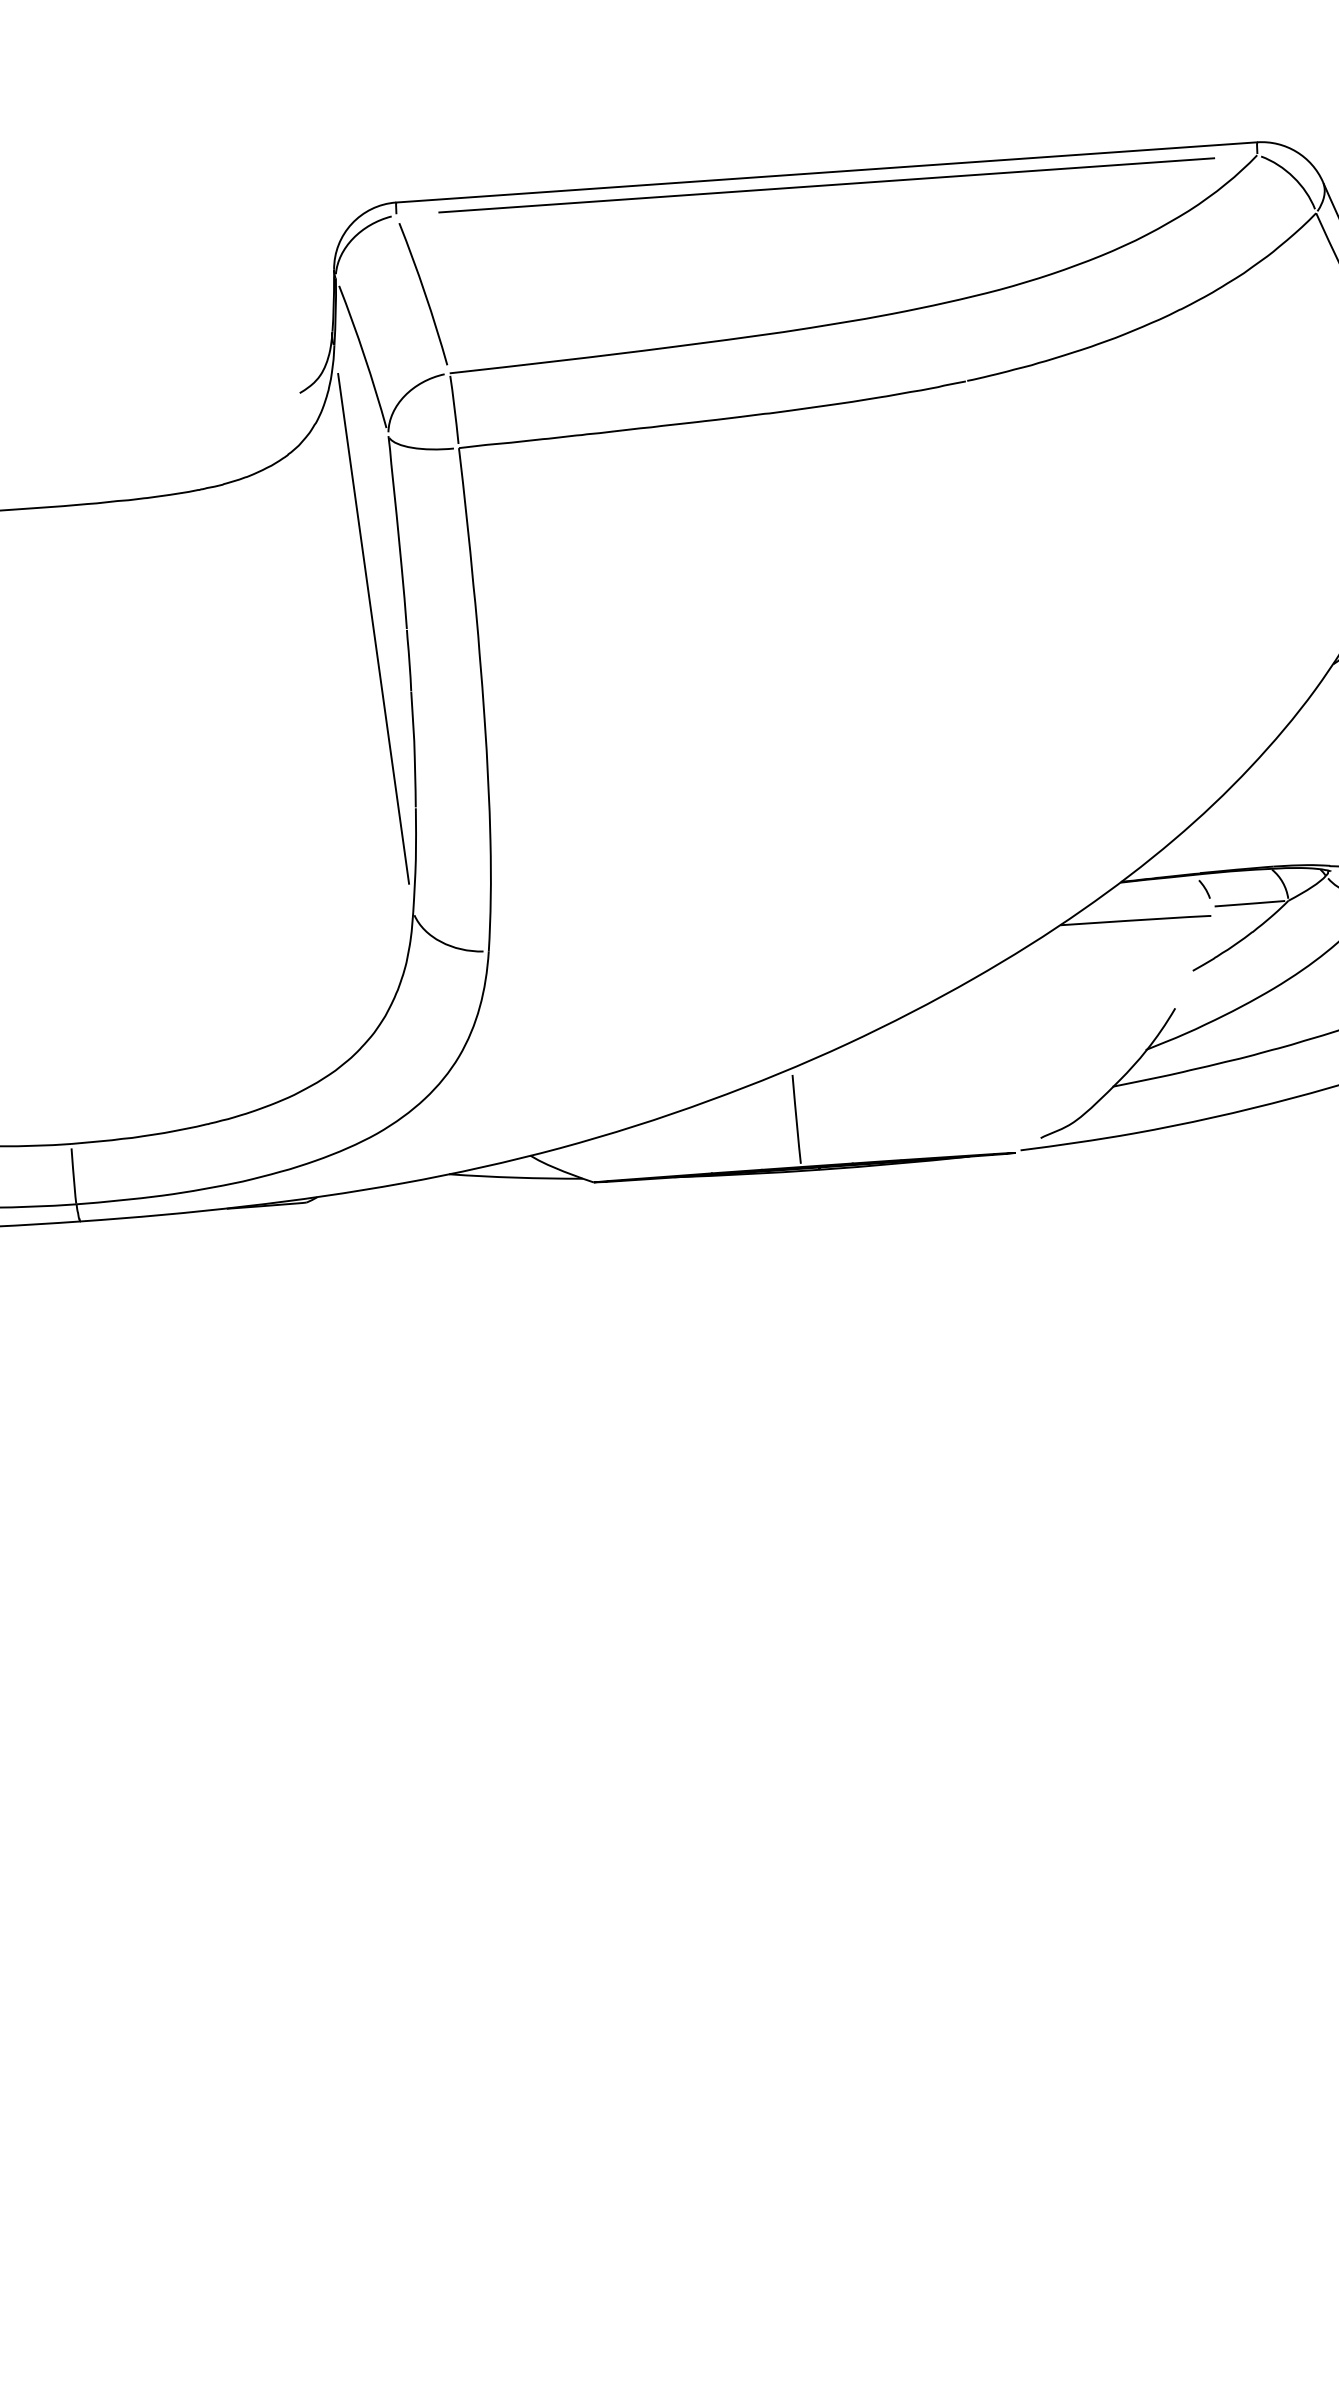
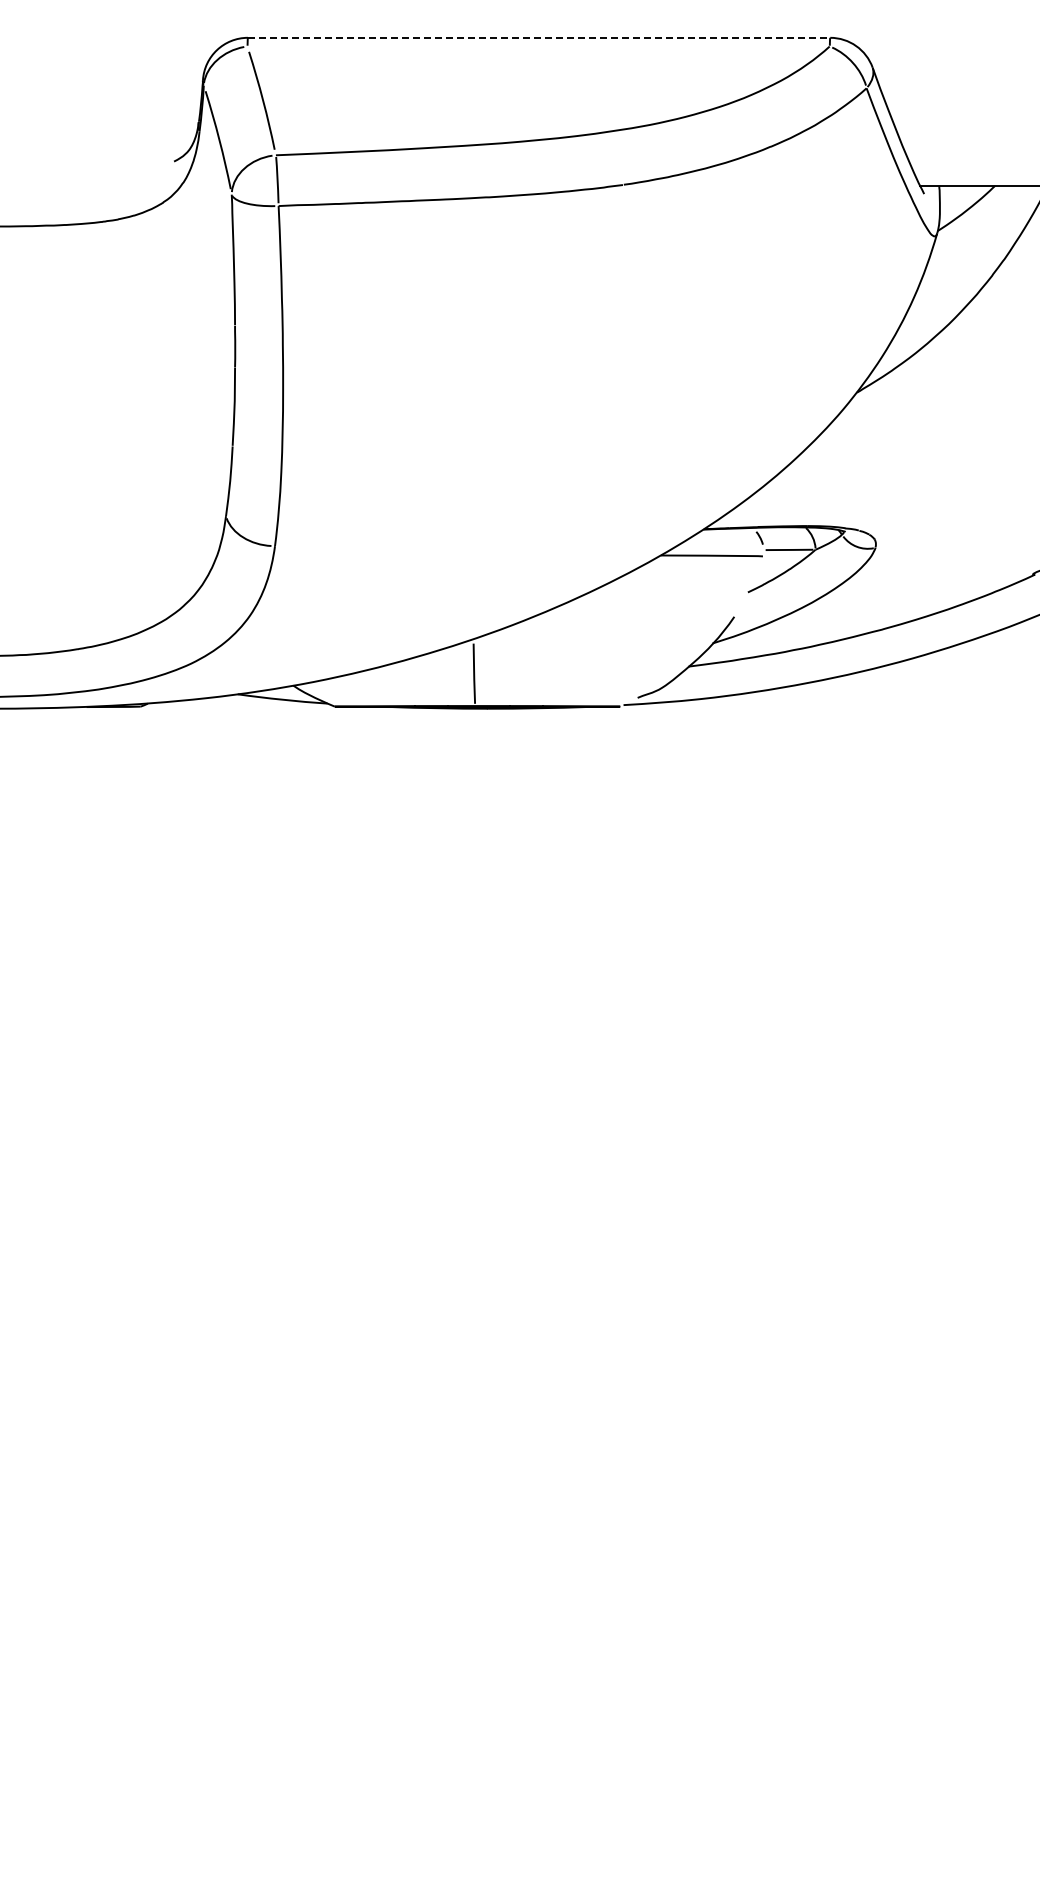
line: (827, 171) -> (539, 37), solid -> dashed
line: (826, 185) -> (538, 46), removed
line: (373, 628) -> (212, 323), removed

